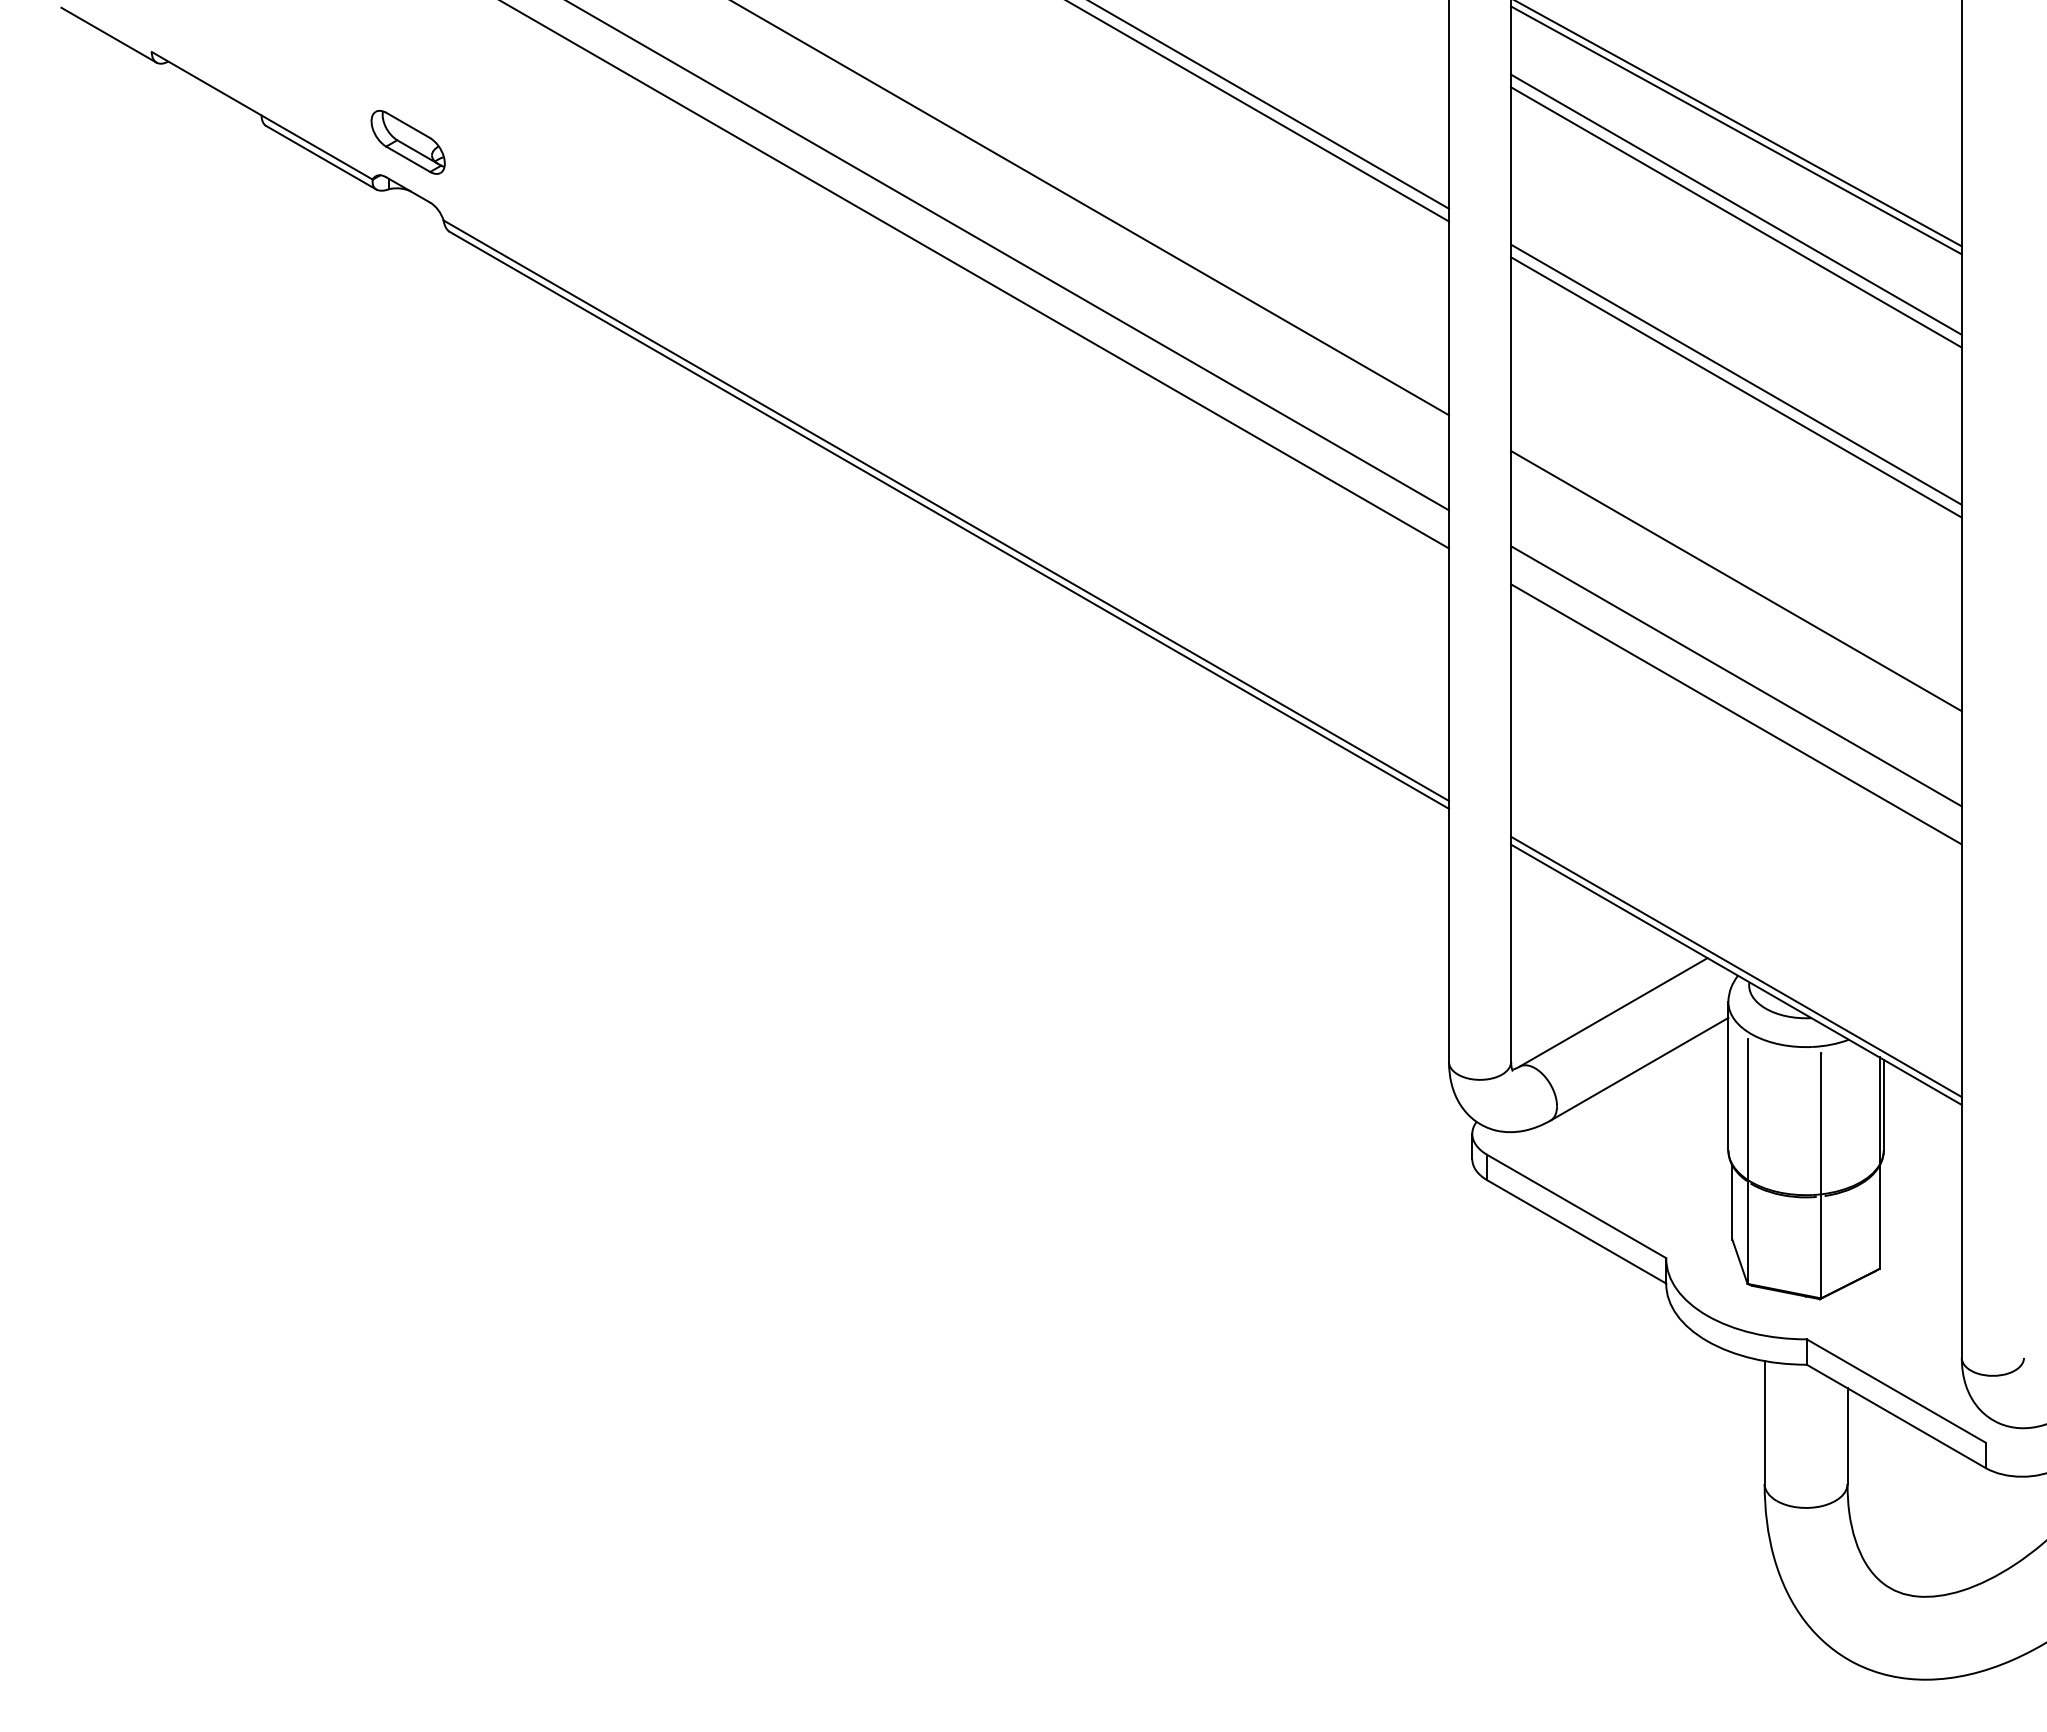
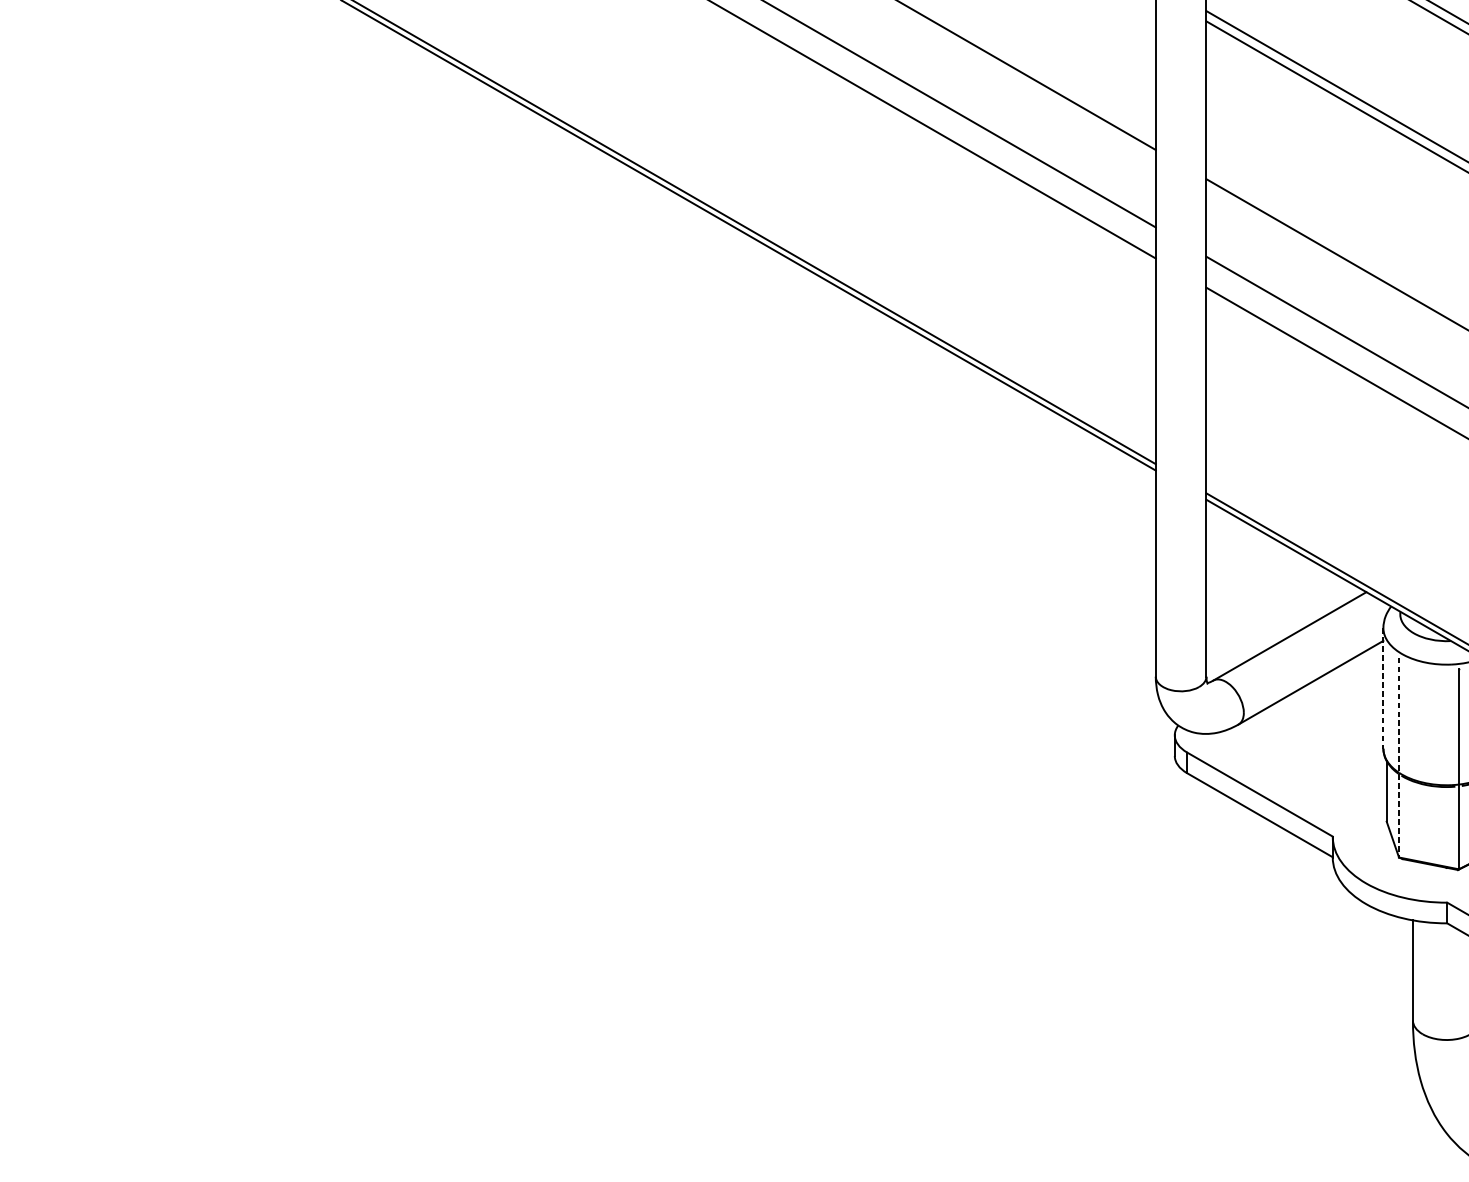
line: (1728, 1076) -> (1383, 688), solid -> dashed
line: (1747, 1161) -> (1398, 757), solid -> dashed

